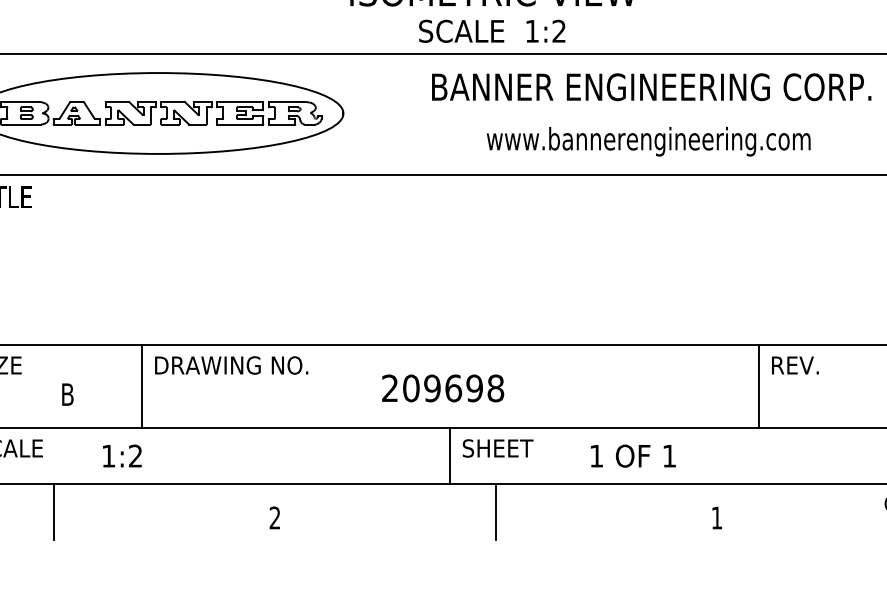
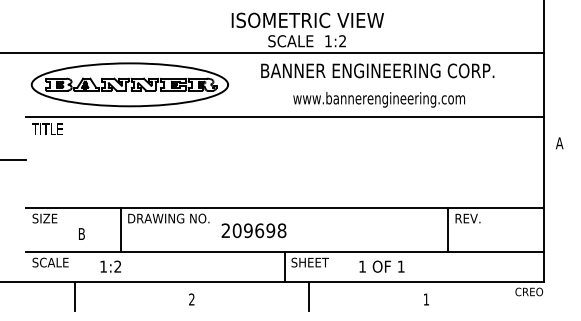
text: (651, 86) -> (377, 70), moved
text: (649, 141) -> (379, 99), moved
text: (442, 387) -> (253, 230), moved

